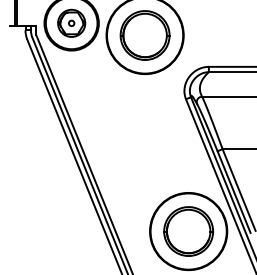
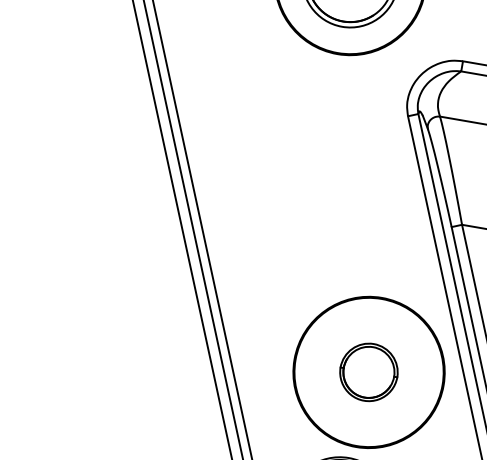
part: (188, 231) -> (368, 372), size x0.6

